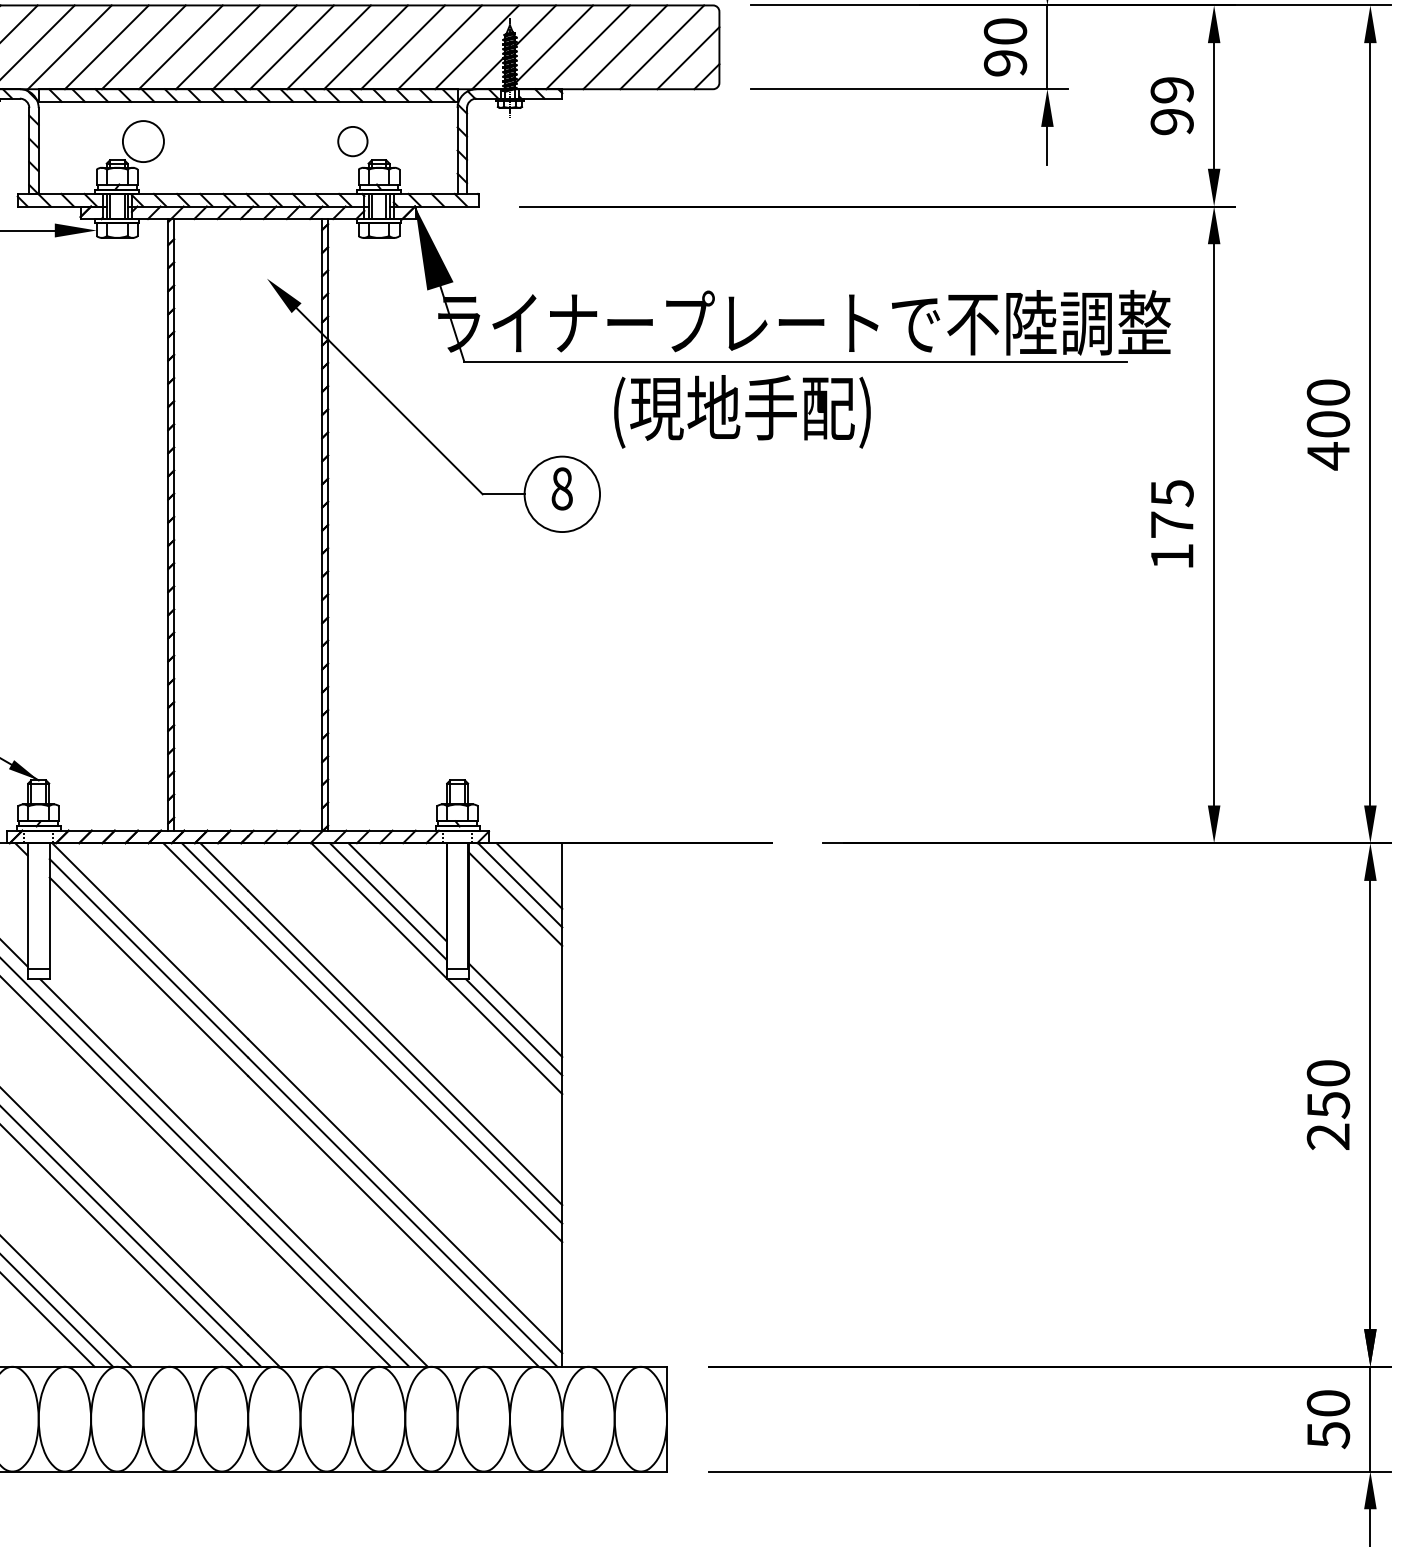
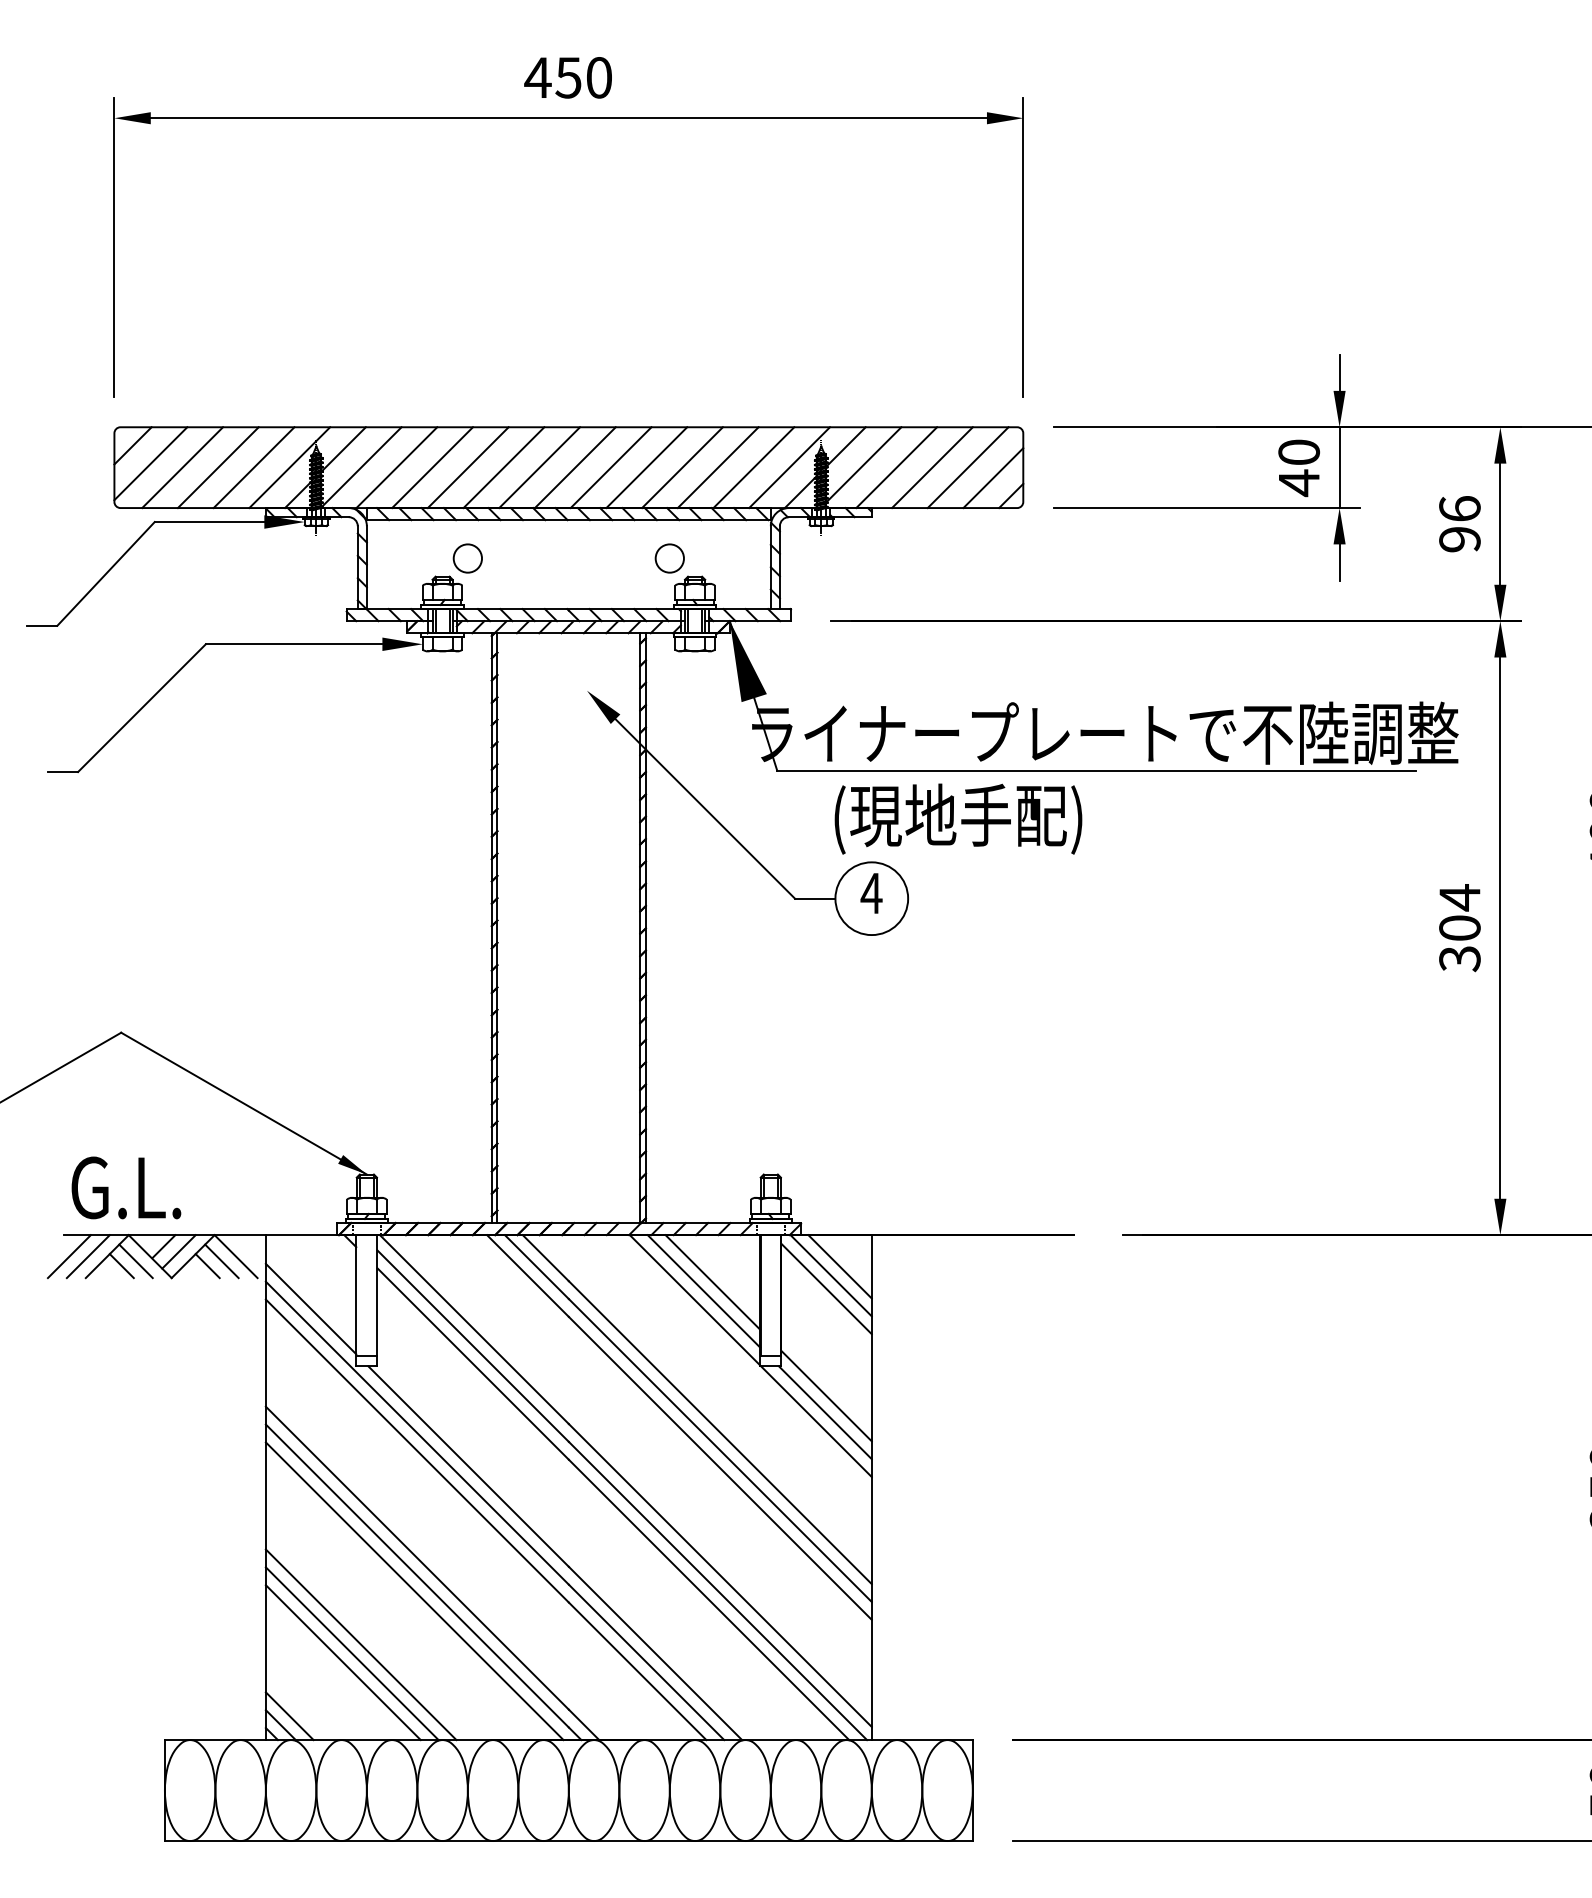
text: (1005, 63) -> (1299, 483), 90 -> 40
text: (1171, 89) -> (1459, 508), 99 -> 96
circle: (143, 141) -> (467, 558), size x0.71
text: (742, 411) -> (958, 818), moved
text: (562, 488) -> (871, 893), 8 -> 4
text: (1171, 525) -> (1459, 928), 175 -> 304

